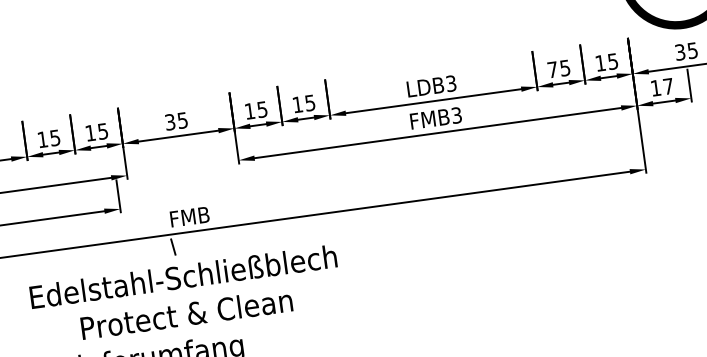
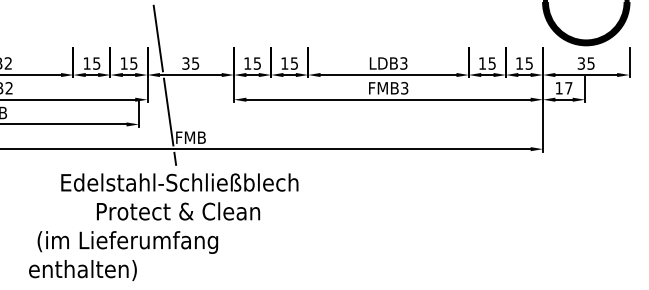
text: (552, 69) -> (482, 63), 75 -> 15
line: (129, 94) -> (157, 38), added
line: (156, 187) -> (168, 111), added

